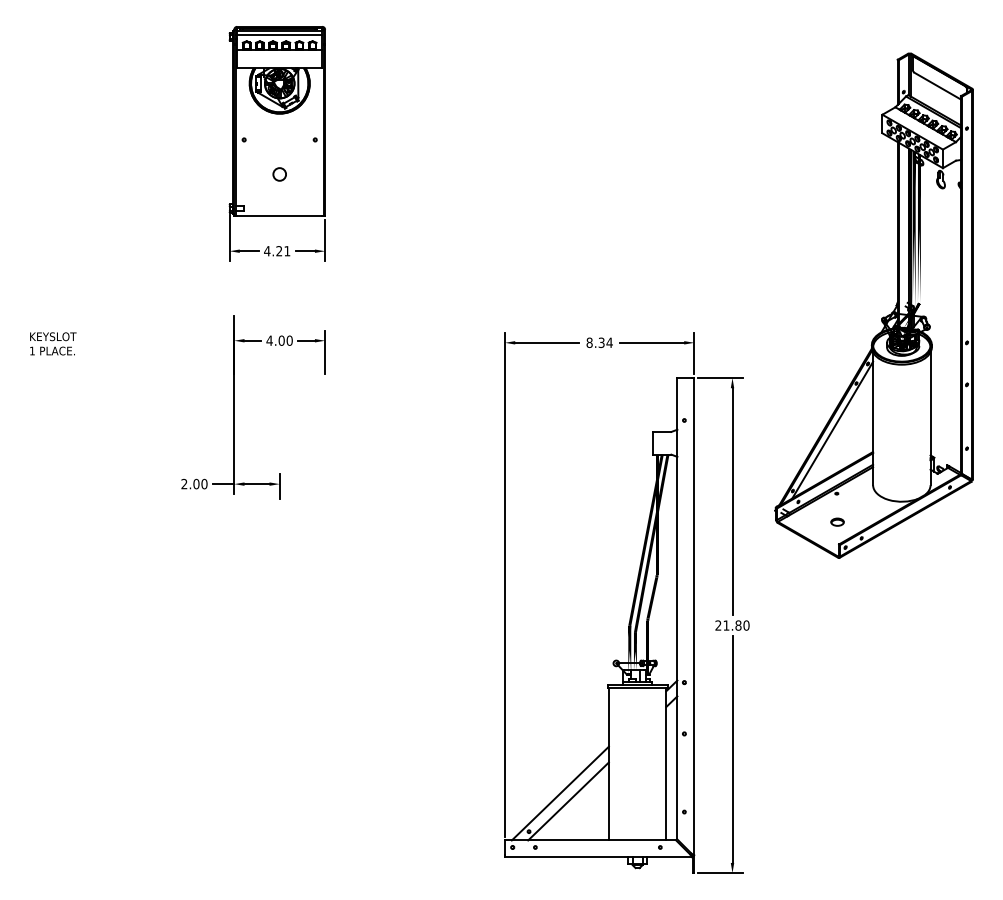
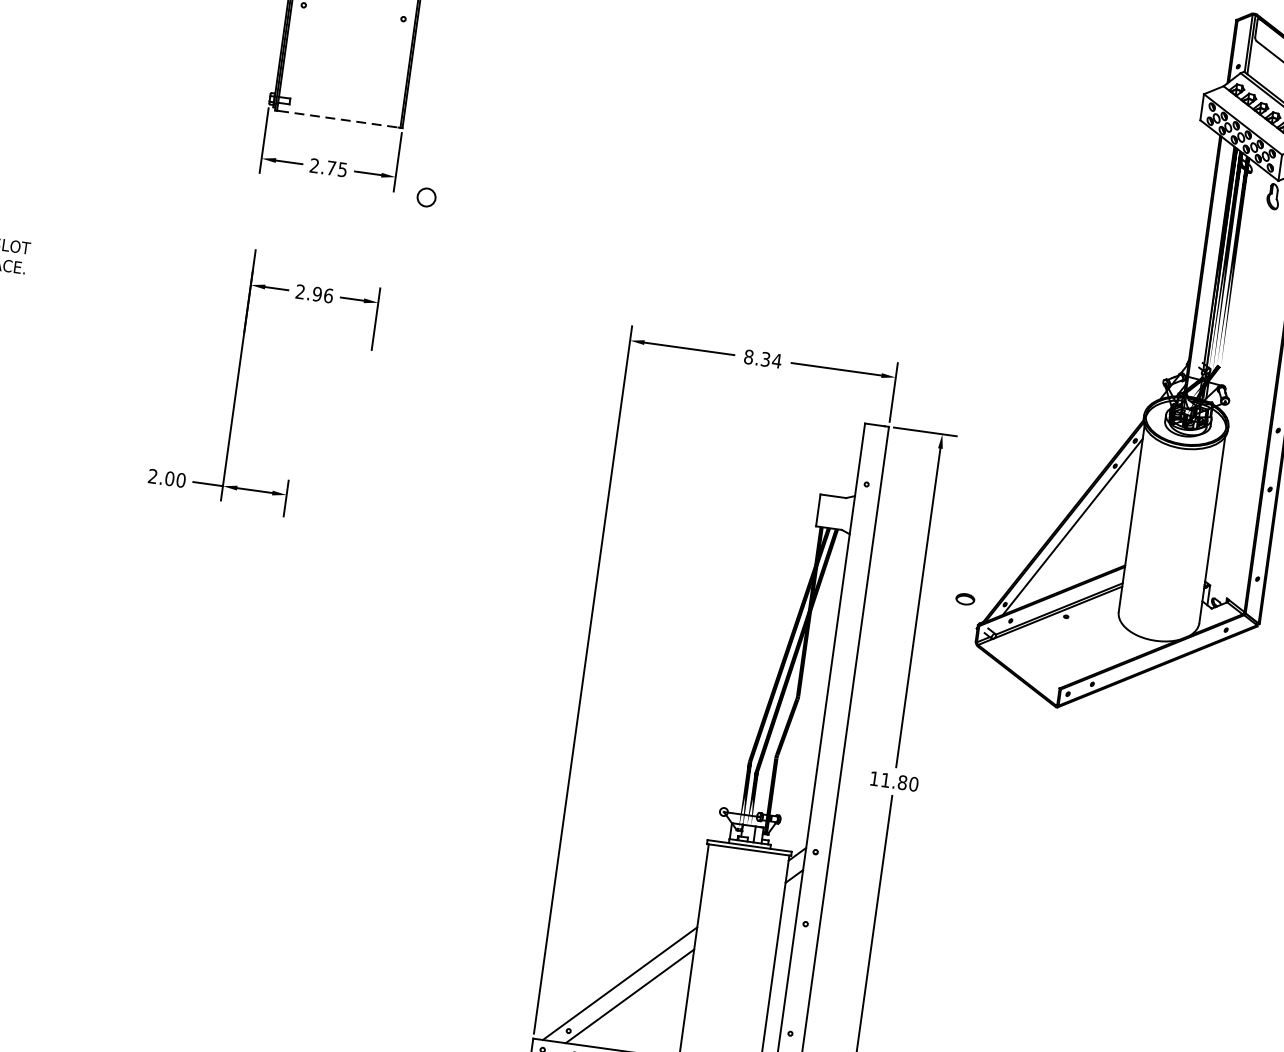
circle: (279, 174) -> (426, 197), moved
line: (279, 216) -> (338, 119), solid -> dashed
text: (277, 251) -> (328, 168), 4.21 -> 2.75
text: (279, 340) -> (314, 293), 4.00 -> 2.96
part: (837, 521) -> (965, 598), moved
text: (718, 625) -> (874, 778), 21.80 -> 11.80

